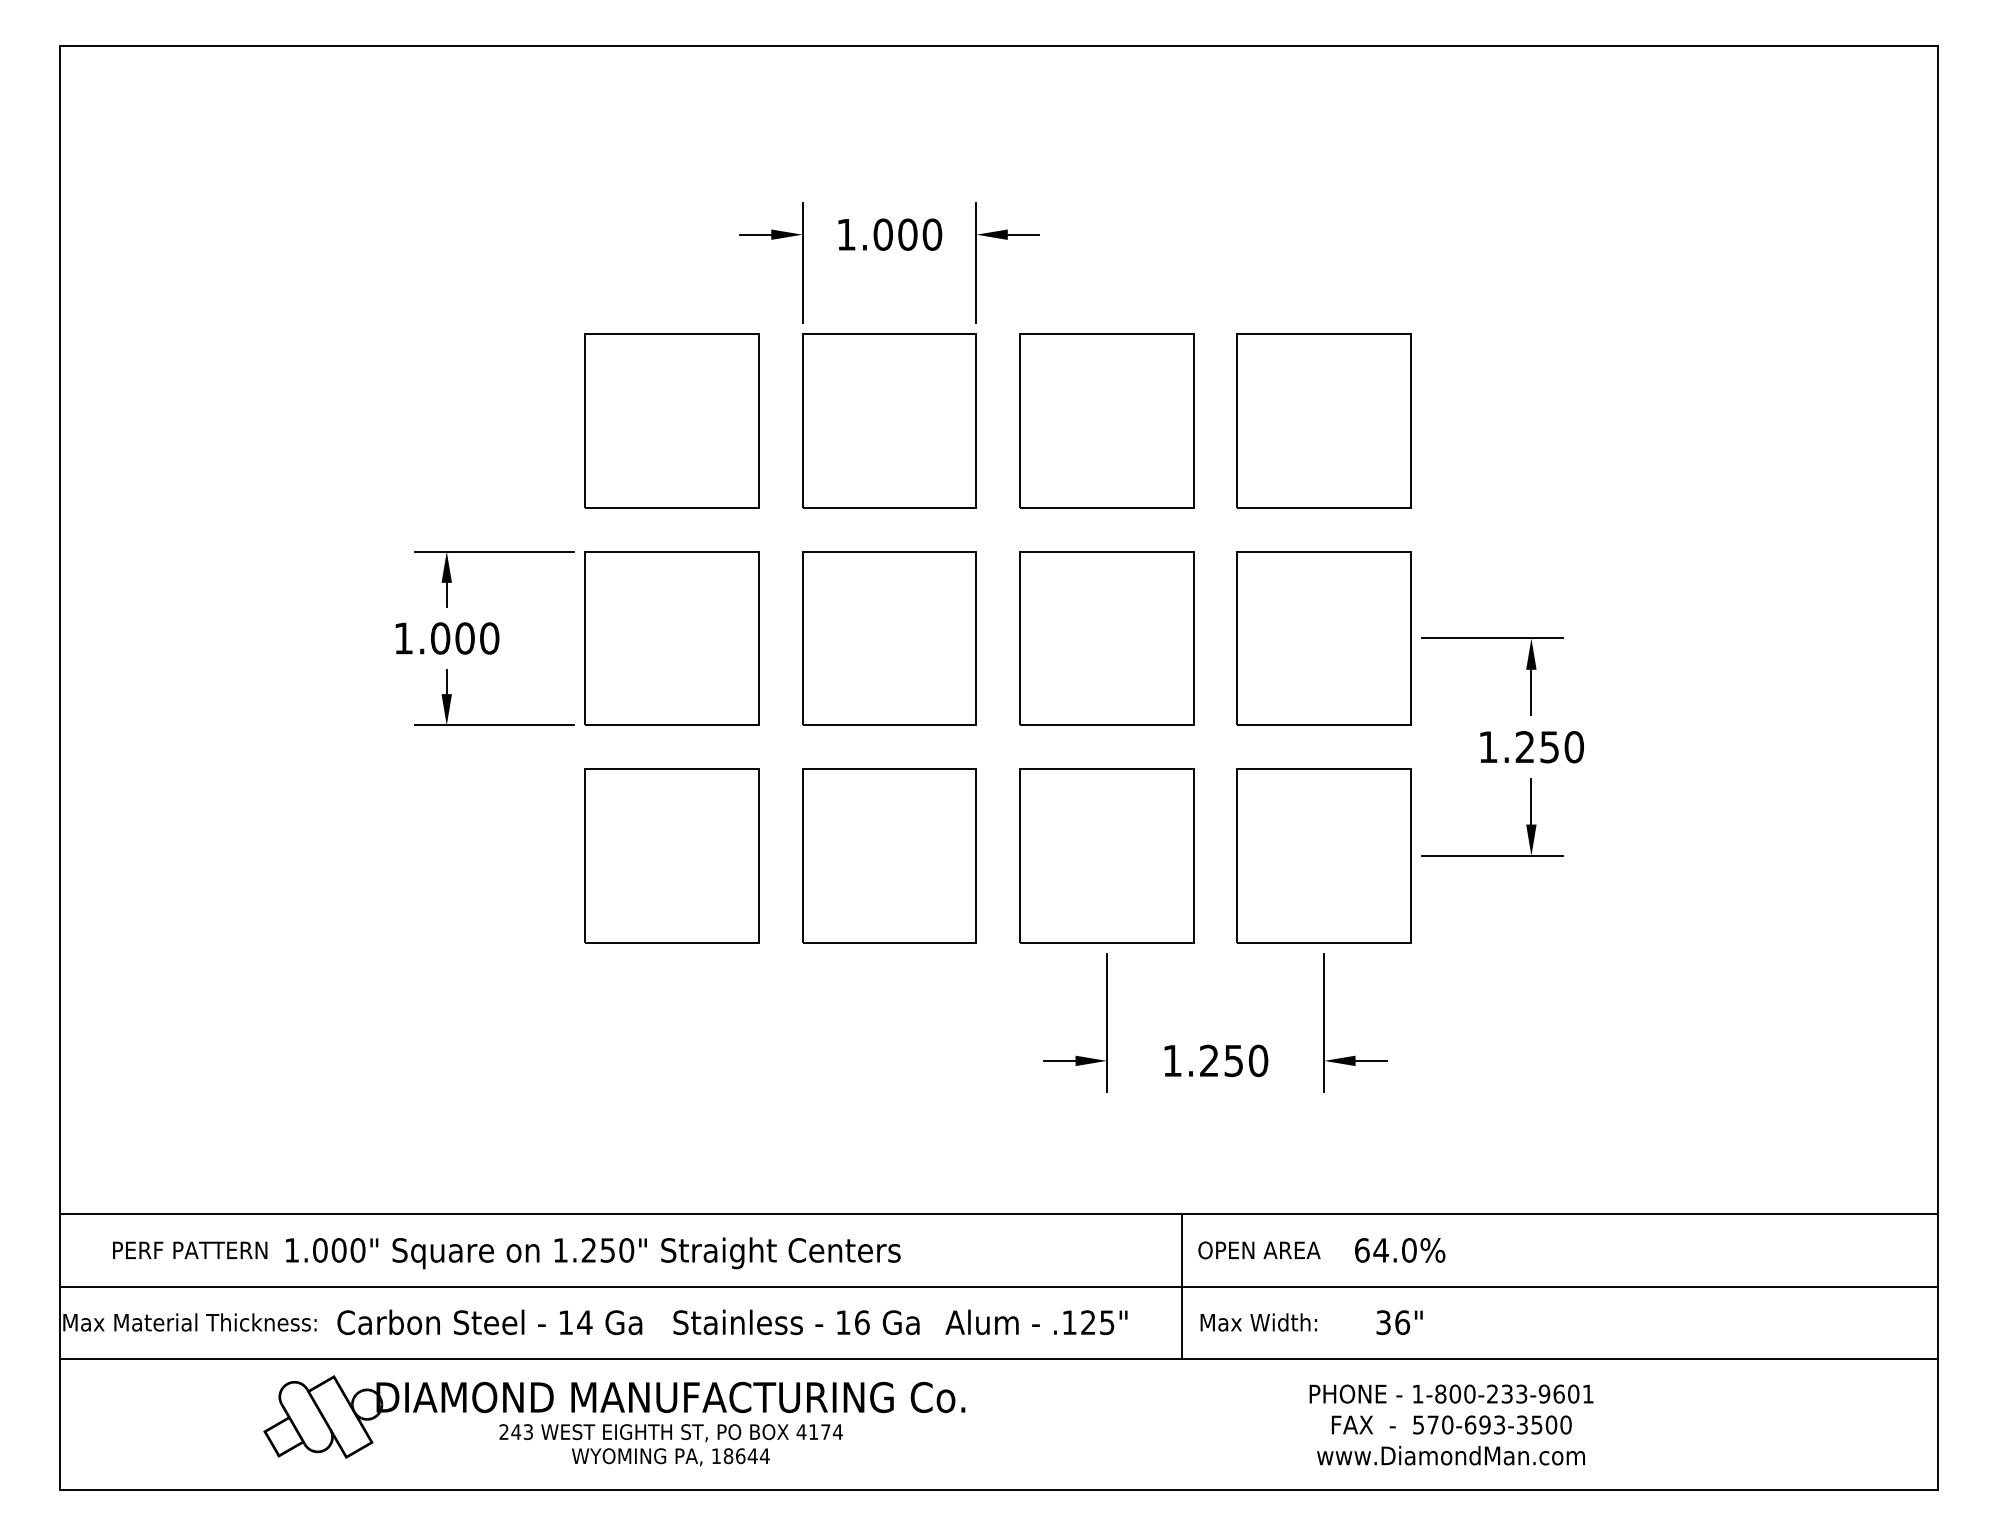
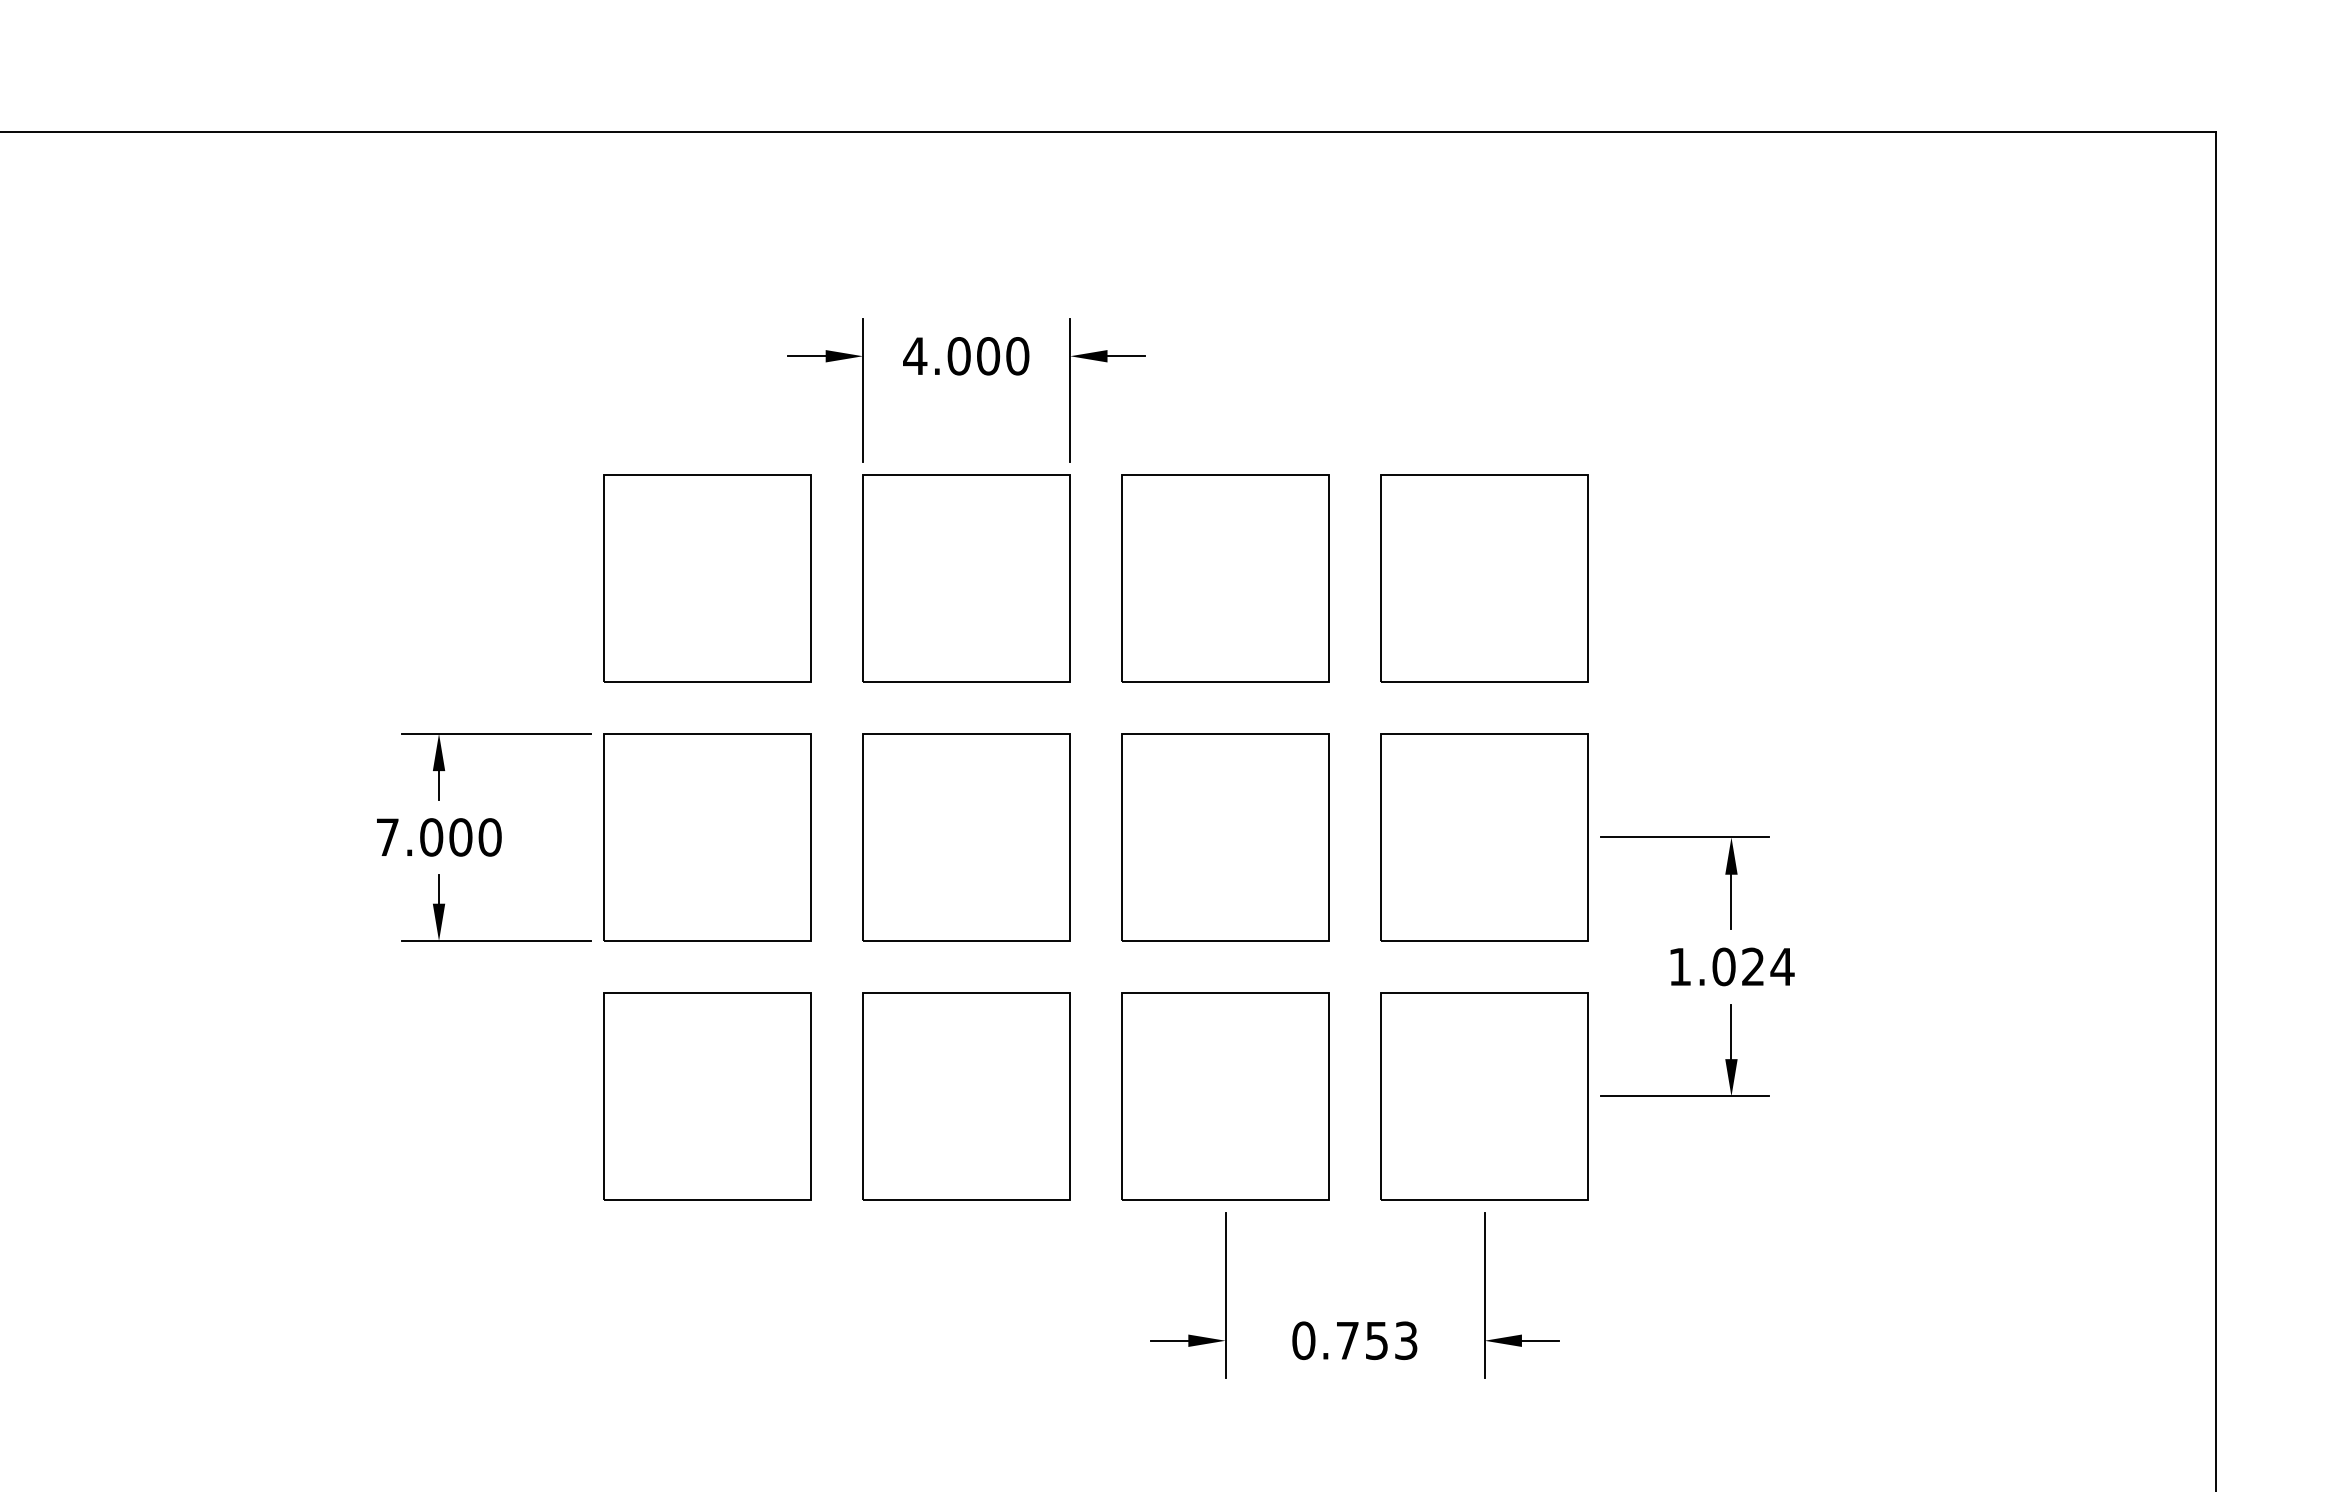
text: (846, 234) -> (915, 356), 1.000 -> 4.000
text: (403, 638) -> (387, 837), 1.000 -> 7.000
text: (1549, 747) -> (1753, 967), 1.250 -> 1.024
text: (1215, 1060) -> (1355, 1340), 1.250 -> 0.753

